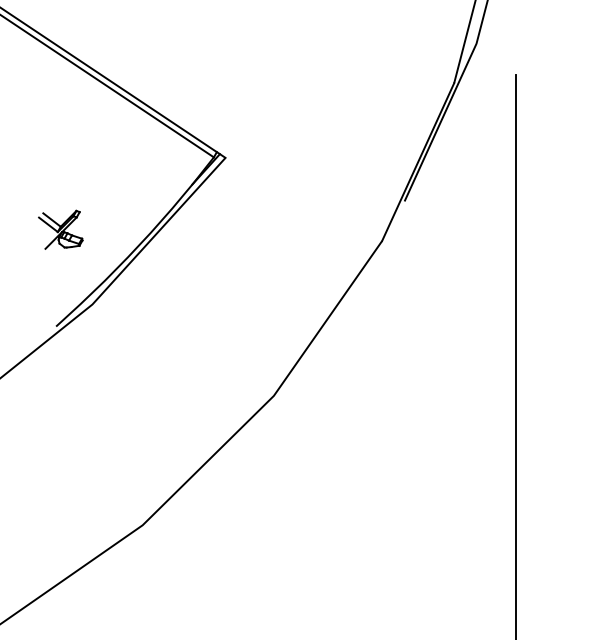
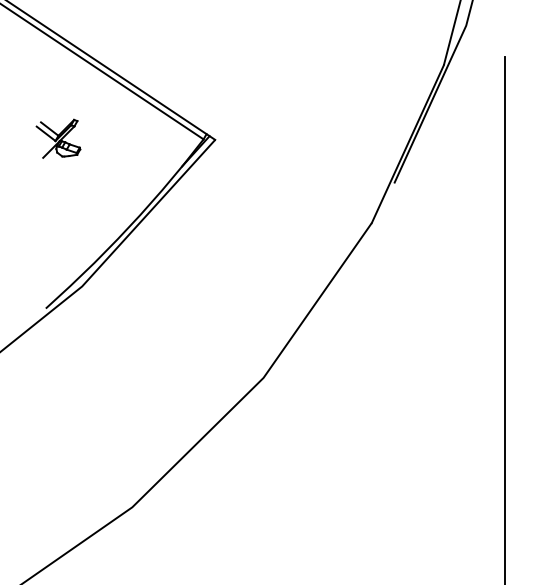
part: (60, 229) -> (58, 138), moved

